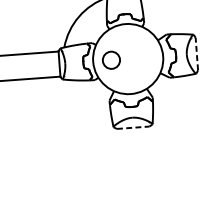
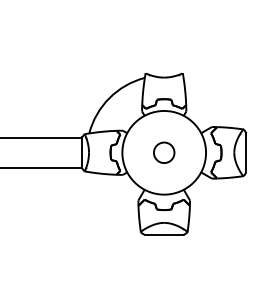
line: (196, 53) -> (246, 152), dashed -> solid
circle: (111, 60) -> (164, 152), moved
line: (133, 127) -> (164, 234), dashed -> solid

